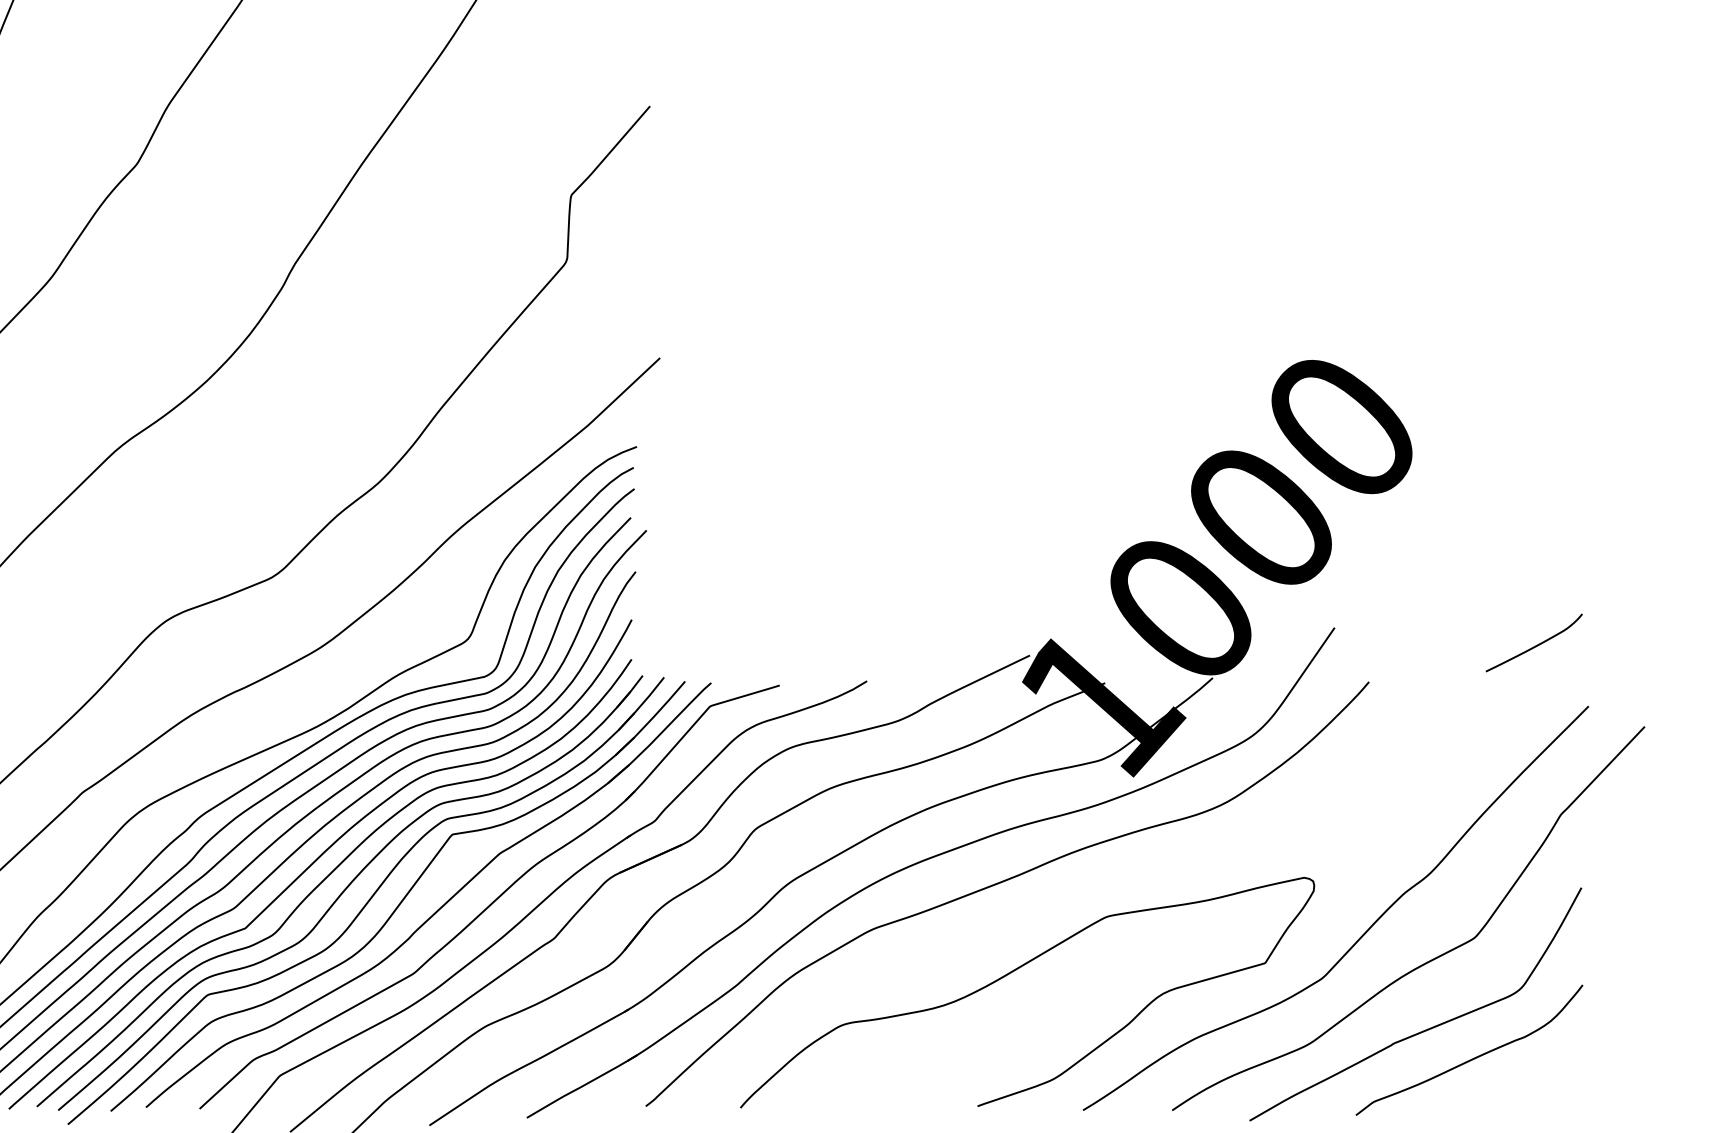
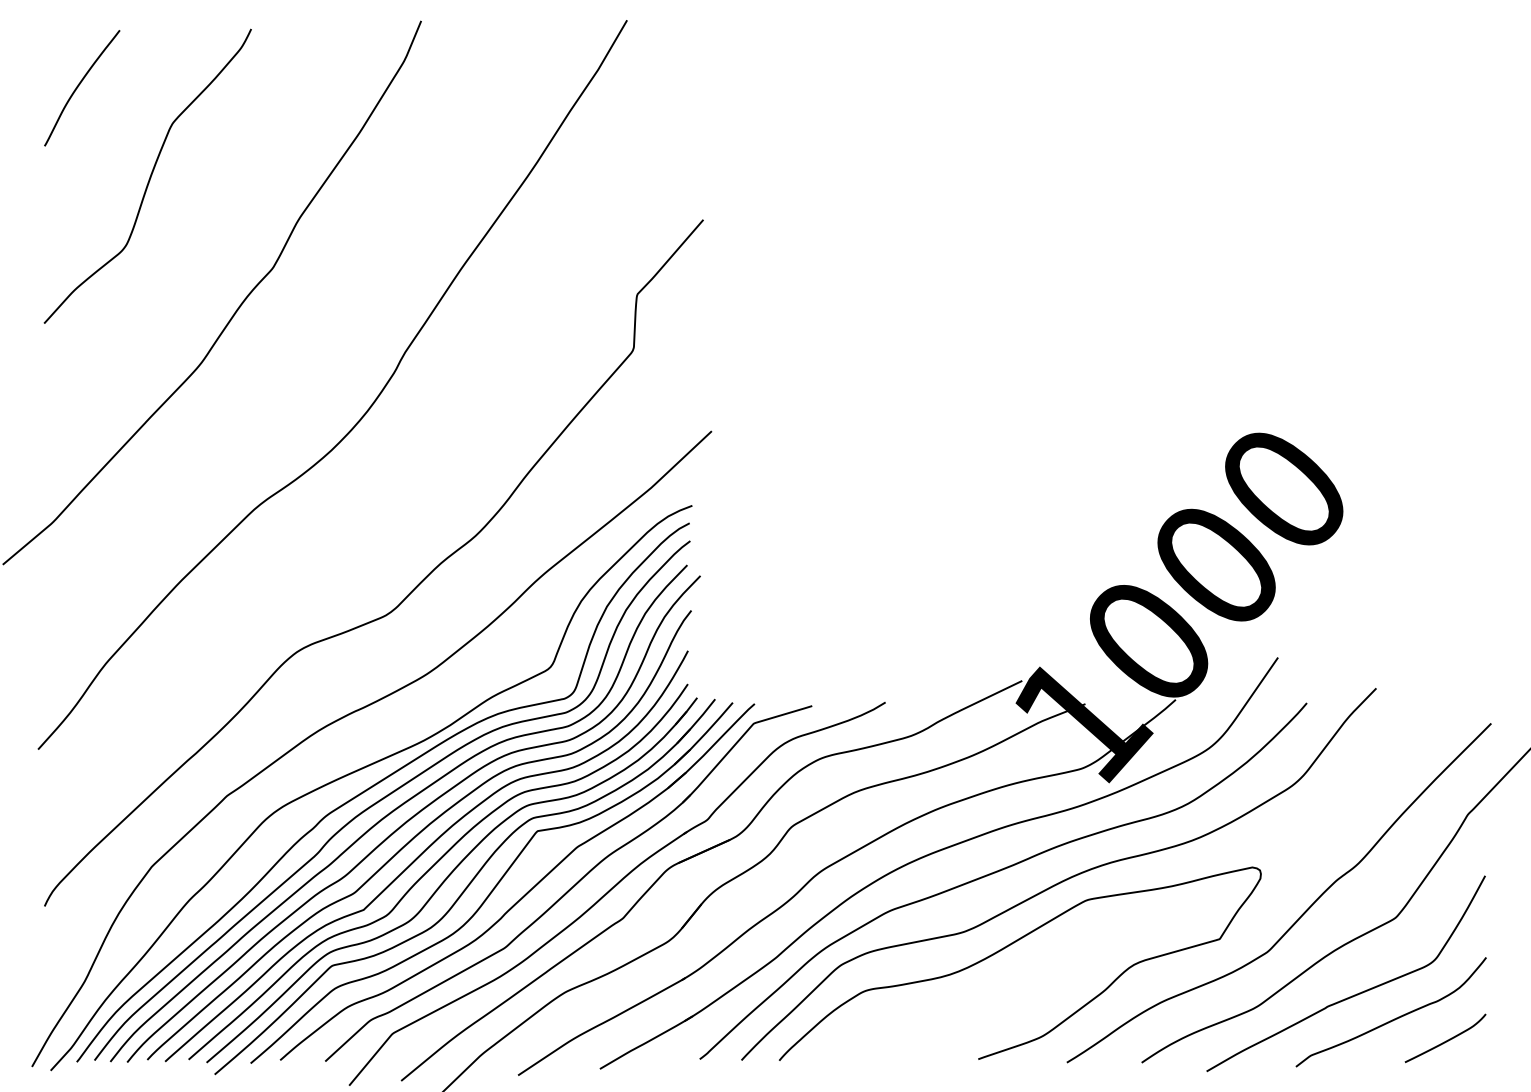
curve: (1536, 644) -> (1447, 1039), moved
curve: (1077, 893) -> (1062, 880), added

